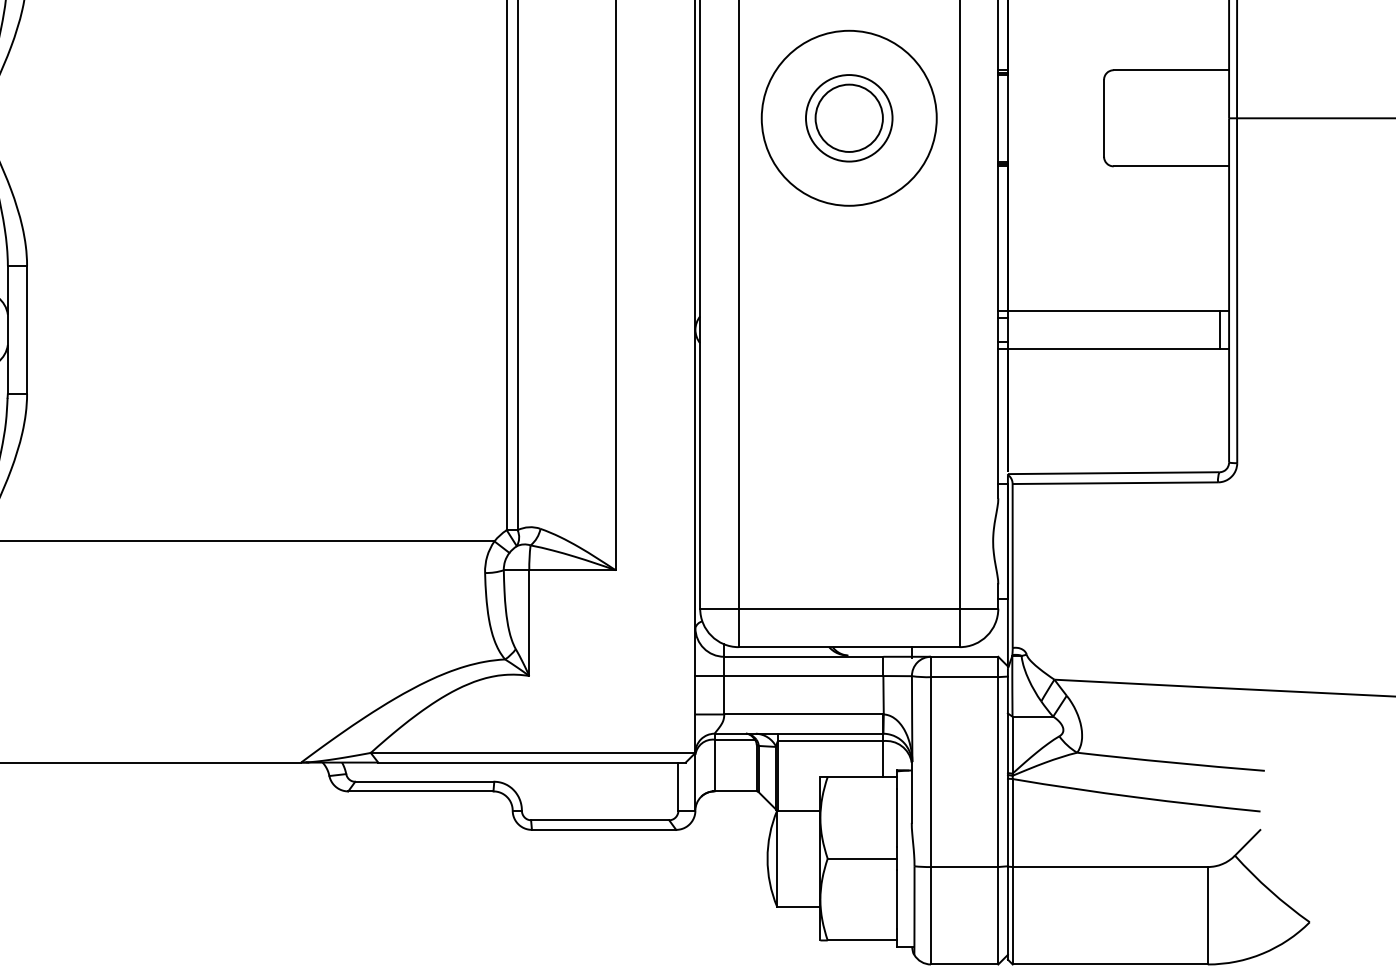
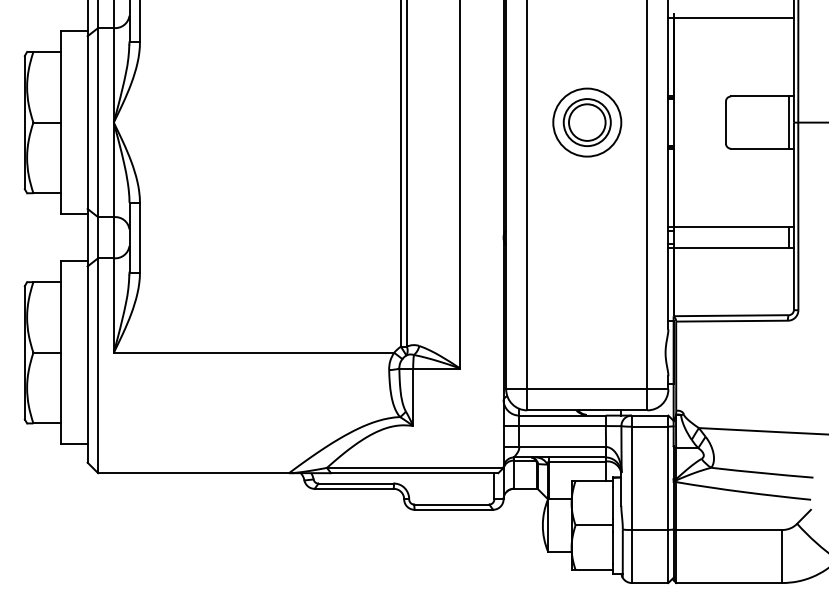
circle: (849, 118) -> (587, 122), size x0.71
line: (1219, 118) -> (788, 122), added

